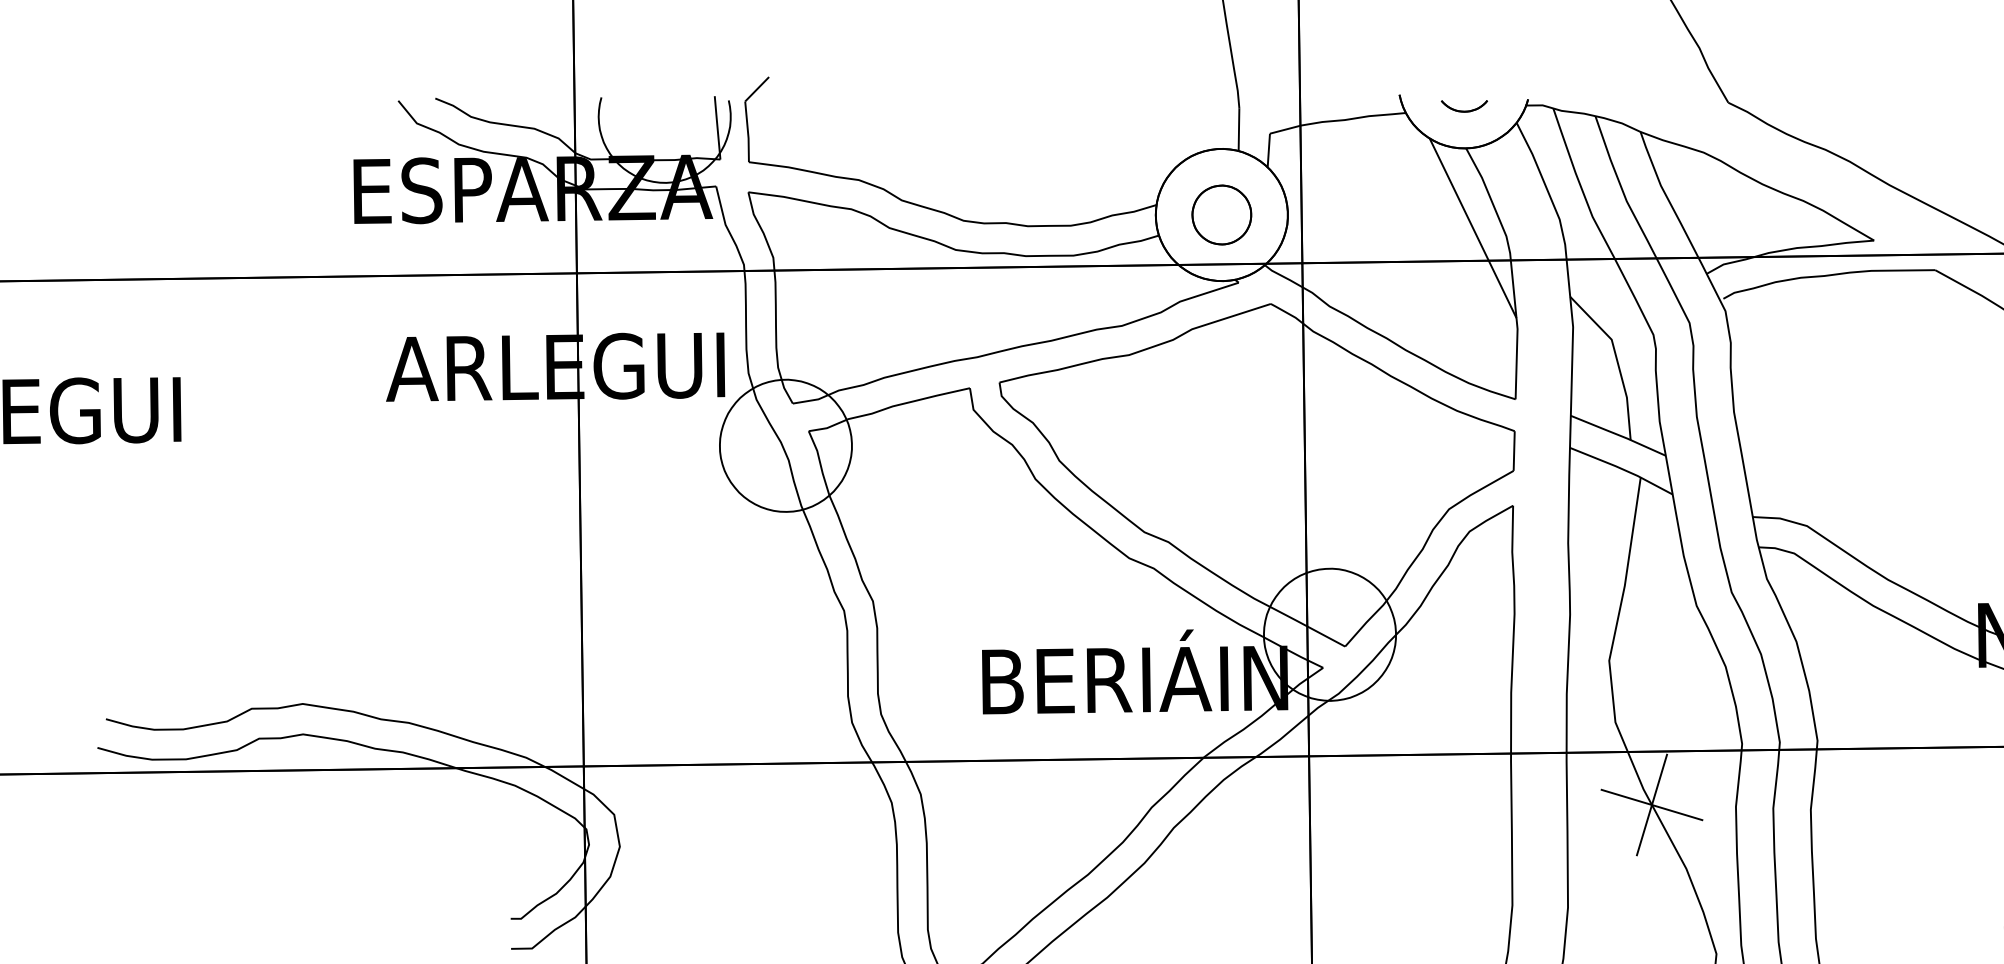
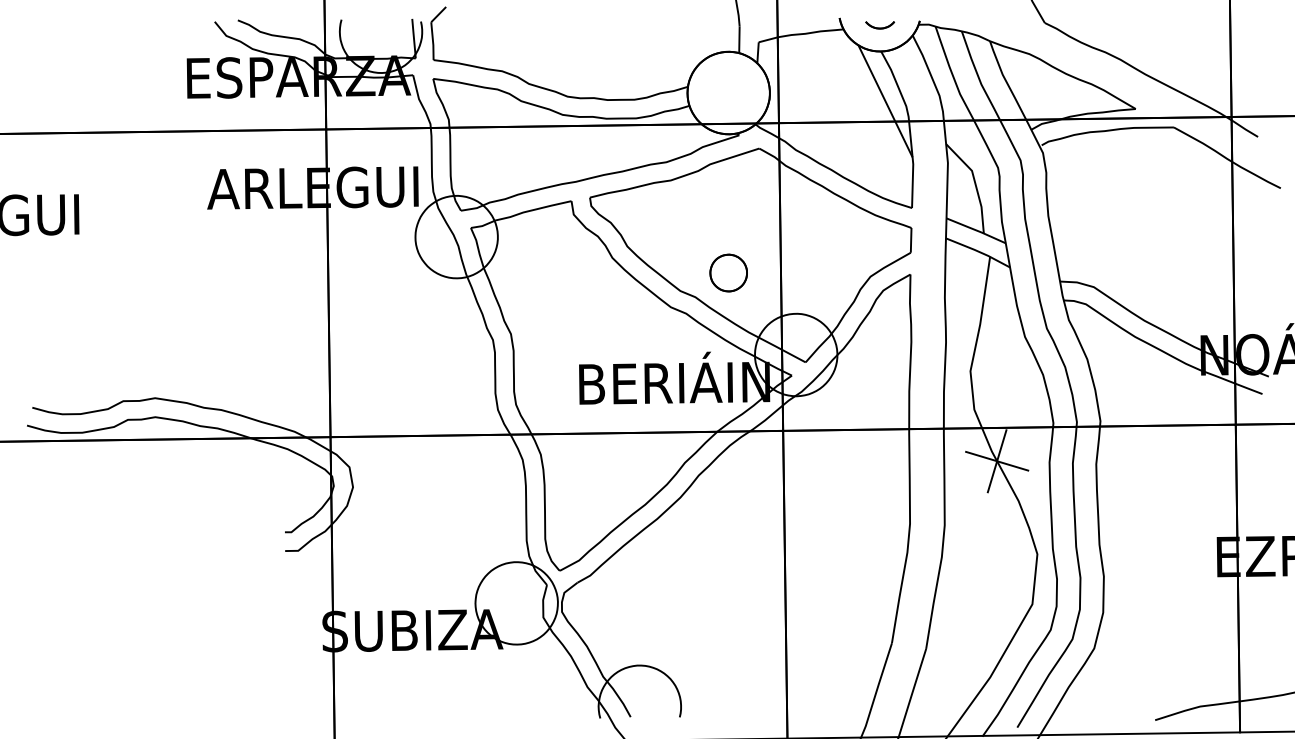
part: (1221, 214) -> (728, 272), moved

